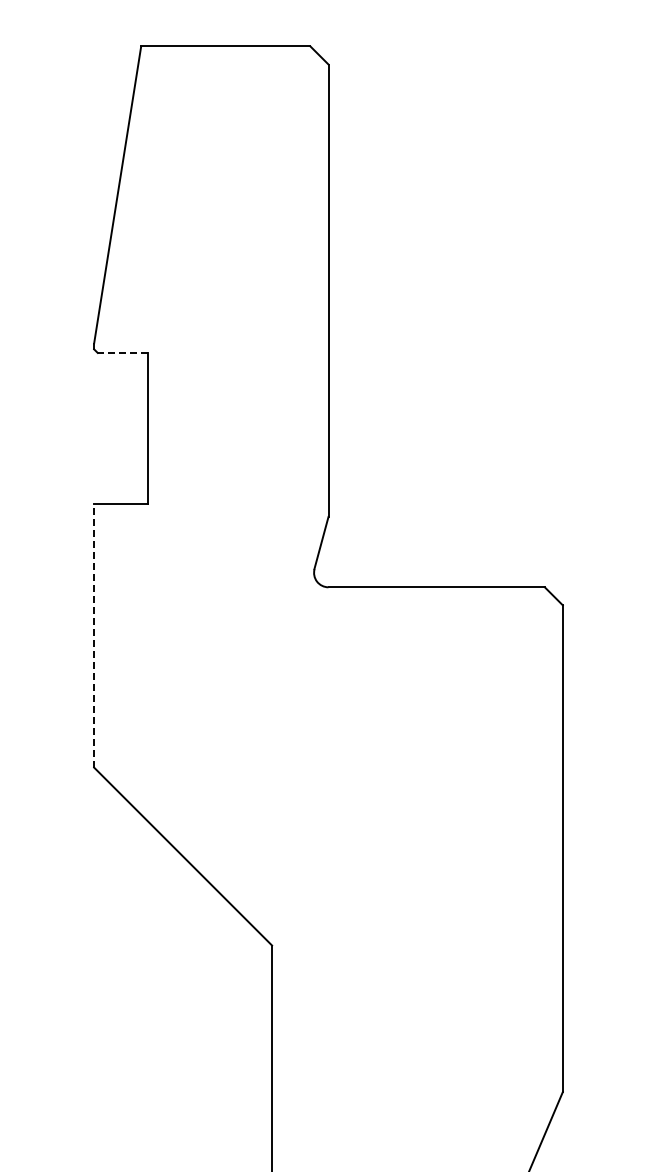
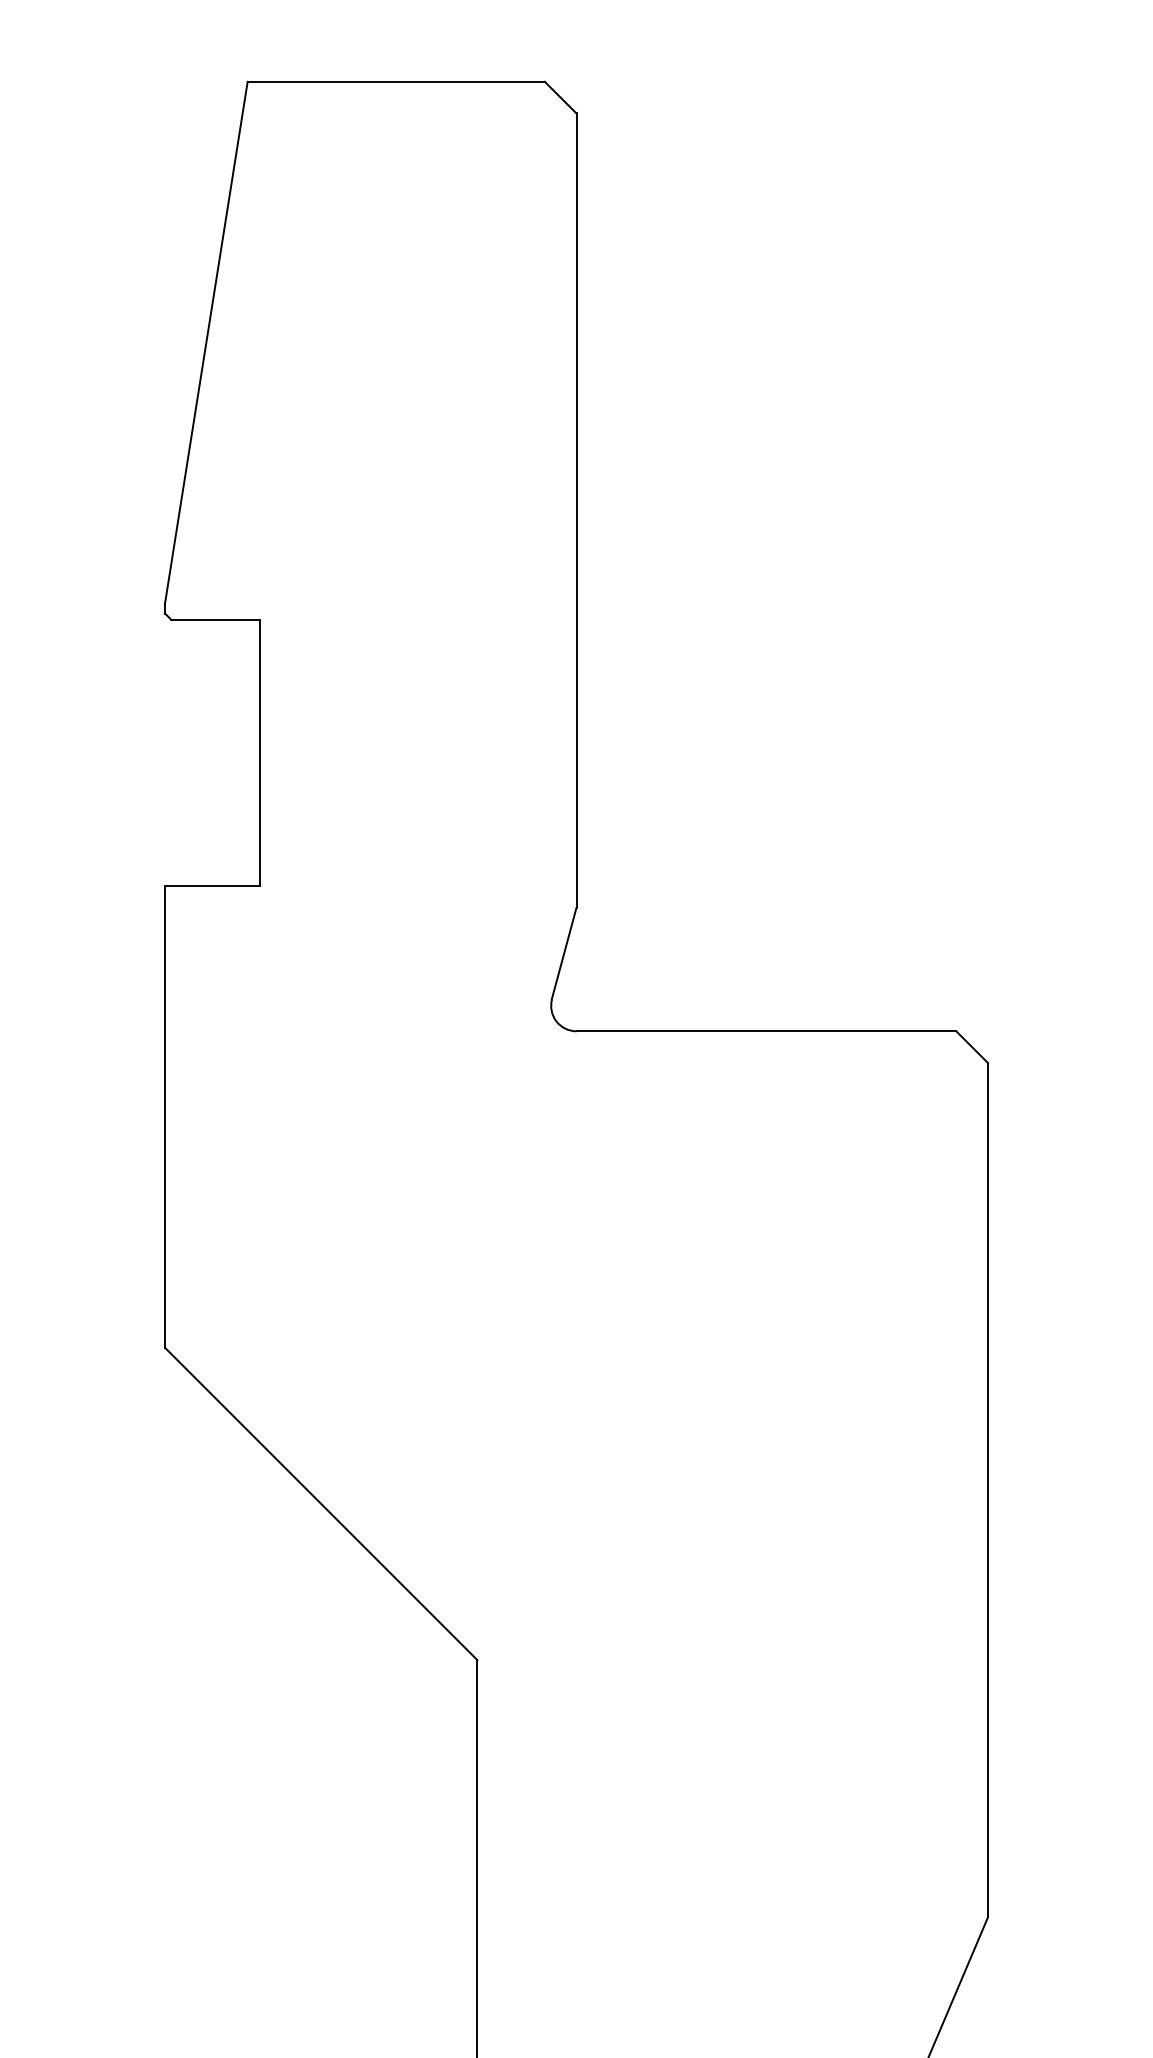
line: (122, 352) -> (214, 619), dashed -> solid
line: (94, 635) -> (165, 1115), dashed -> solid

